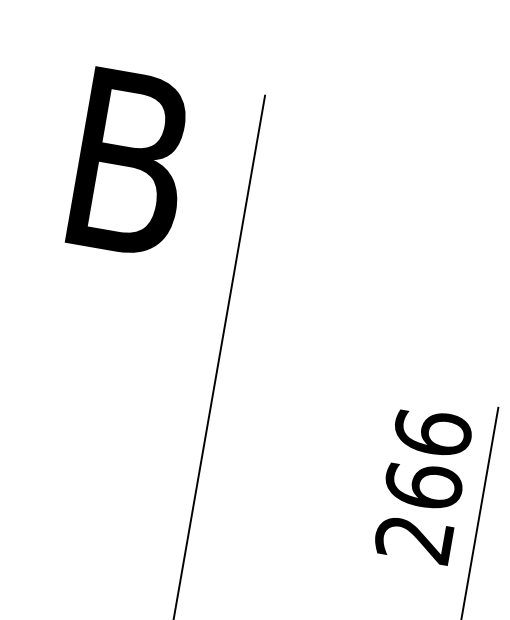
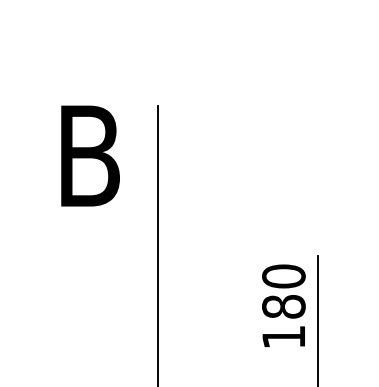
text: (423, 485) -> (283, 306), 266 -> 180

